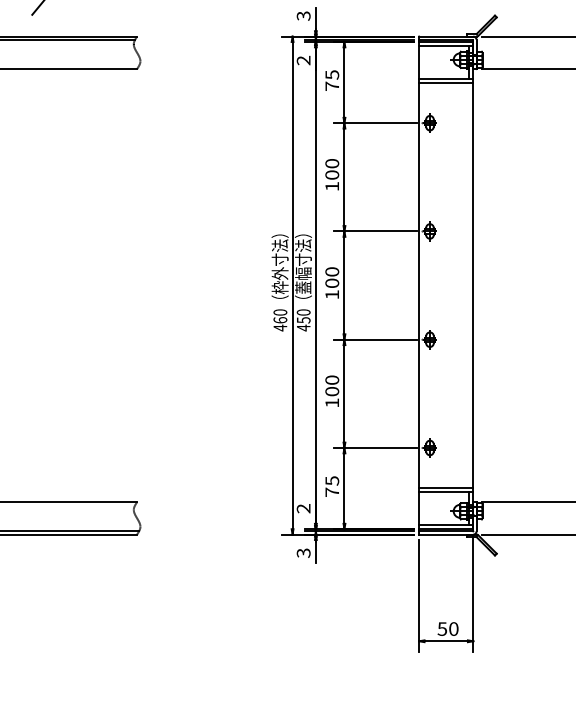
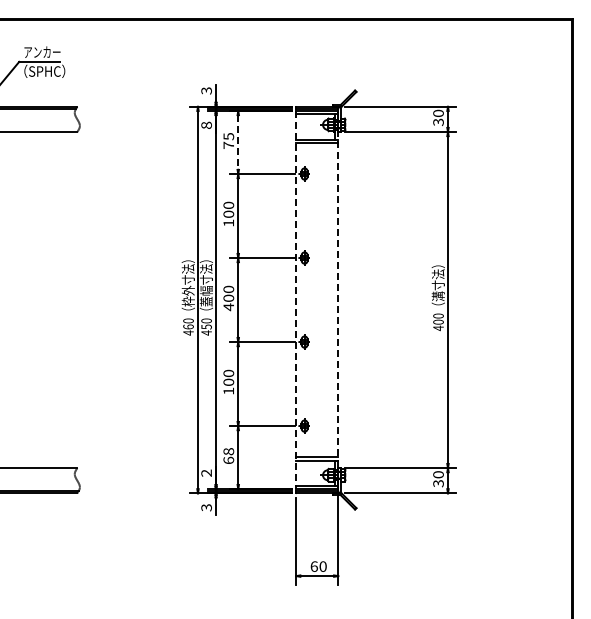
text: (303, 60) -> (206, 125), 2 -> 8
line: (344, 83) -> (238, 143), solid -> dashed
line: (419, 286) -> (296, 300), solid -> dashed
line: (473, 286) -> (338, 300), solid -> dashed
text: (331, 295) -> (228, 307), 100 -> 400
text: (331, 487) -> (228, 456), 75 -> 68
text: (441, 628) -> (313, 566), 50 -> 60

